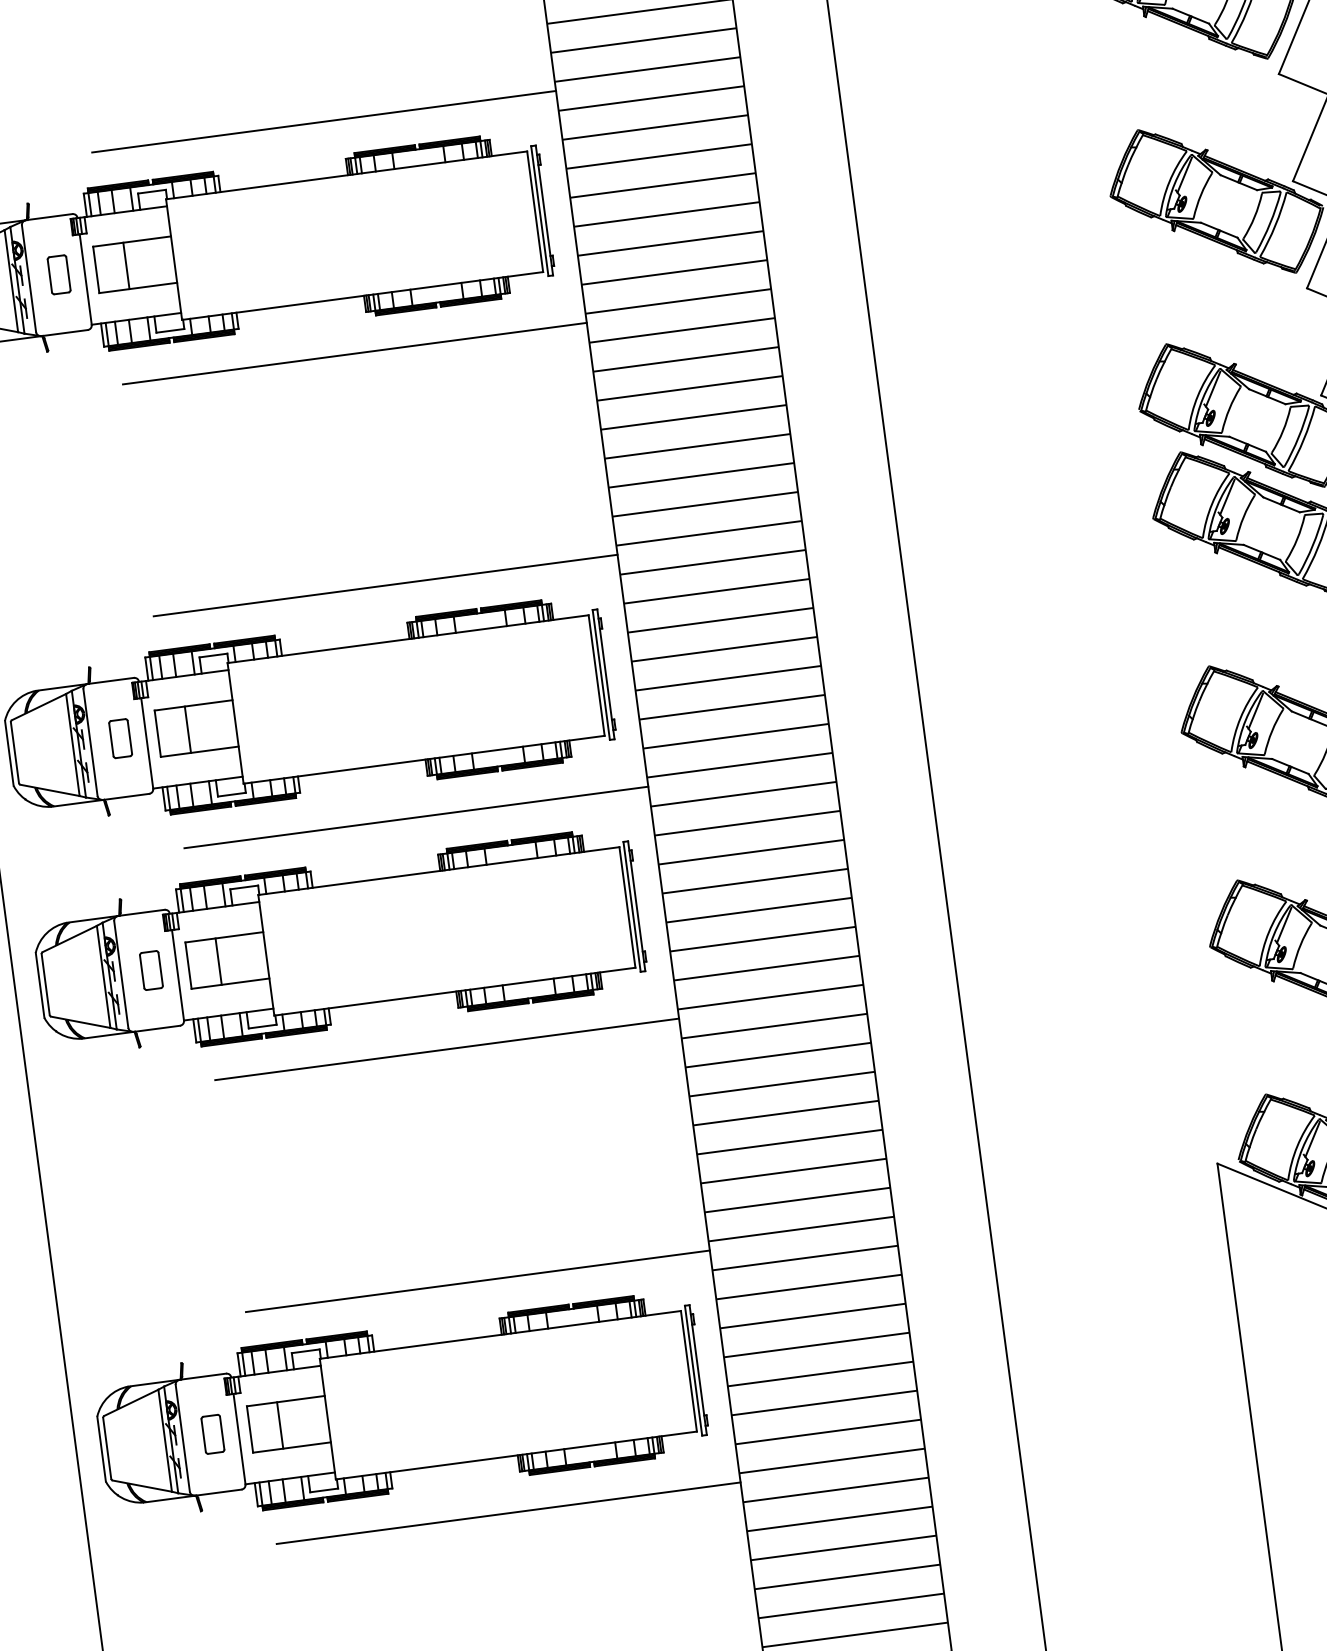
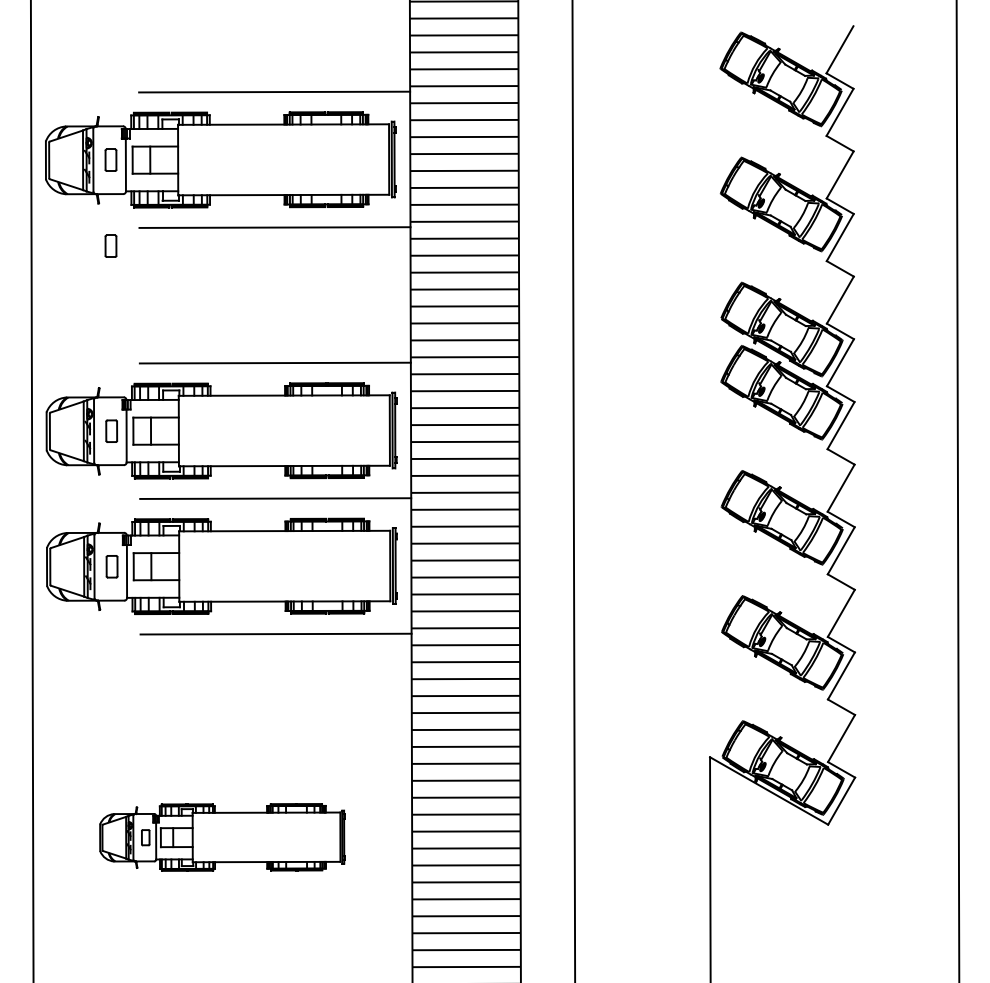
part: (77, 420) -> (110, 245), added
line: (476, 1281) -> (275, 769), removed
part: (400, 1409) -> (222, 837), size x0.7
line: (508, 1512) -> (276, 904), removed

